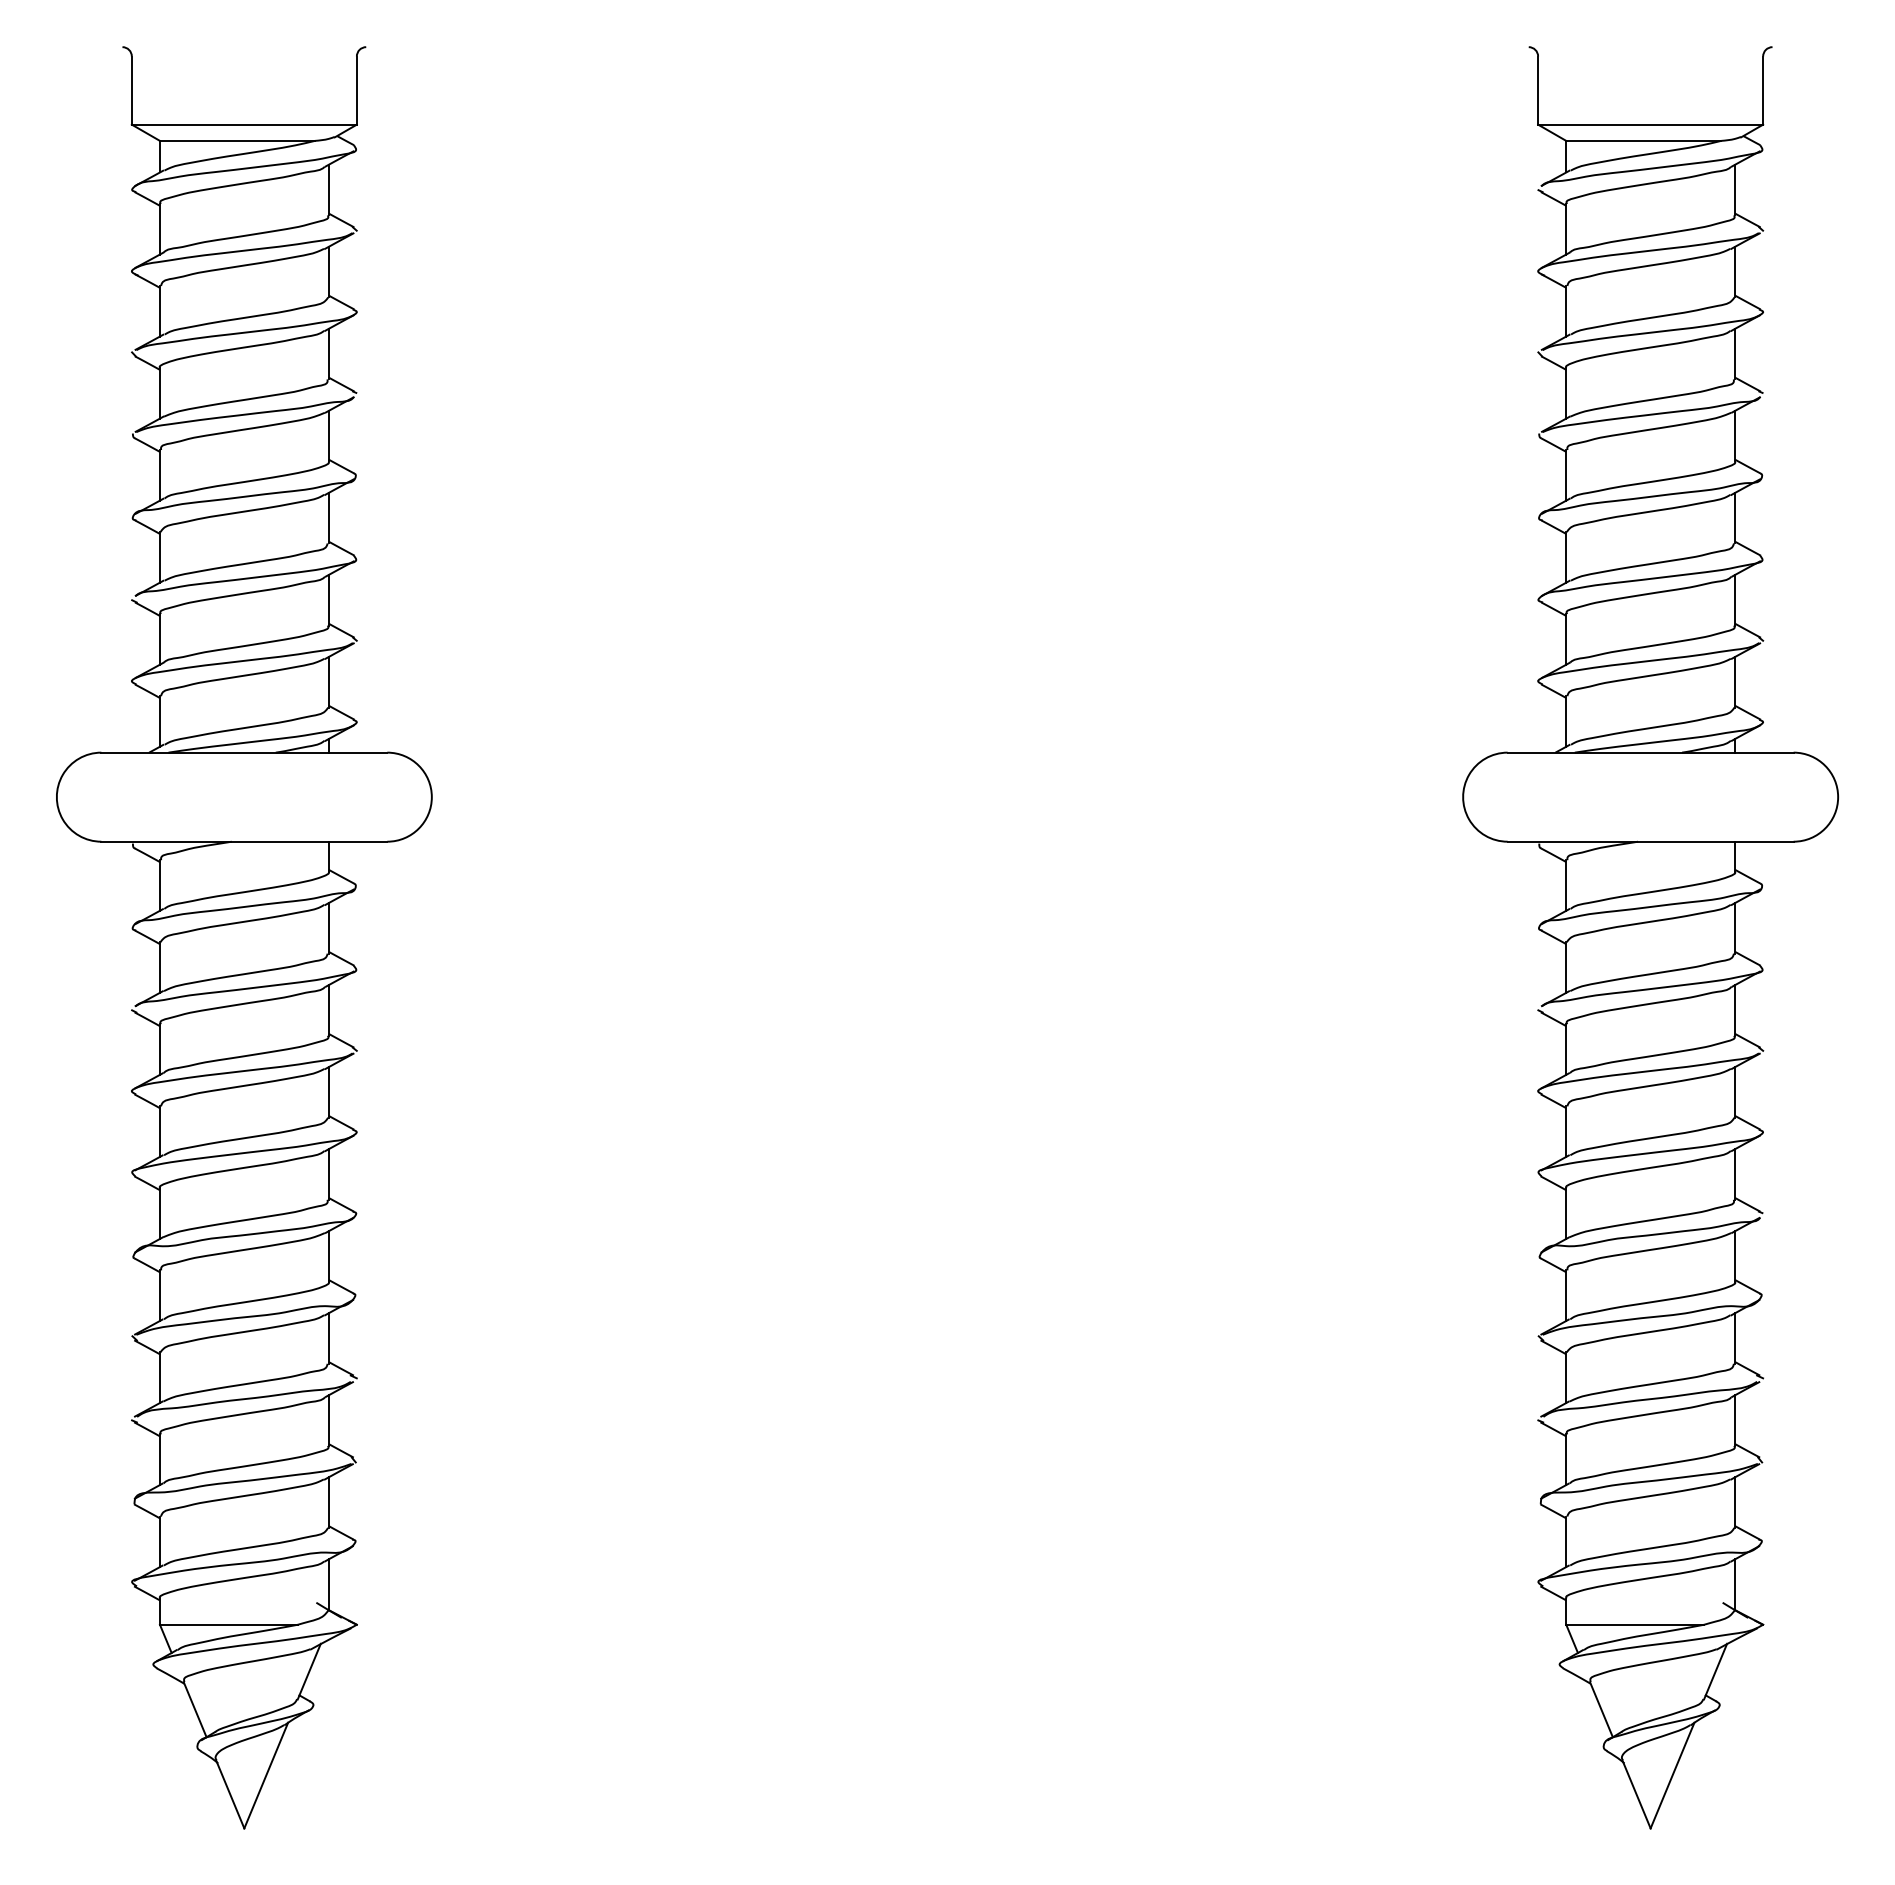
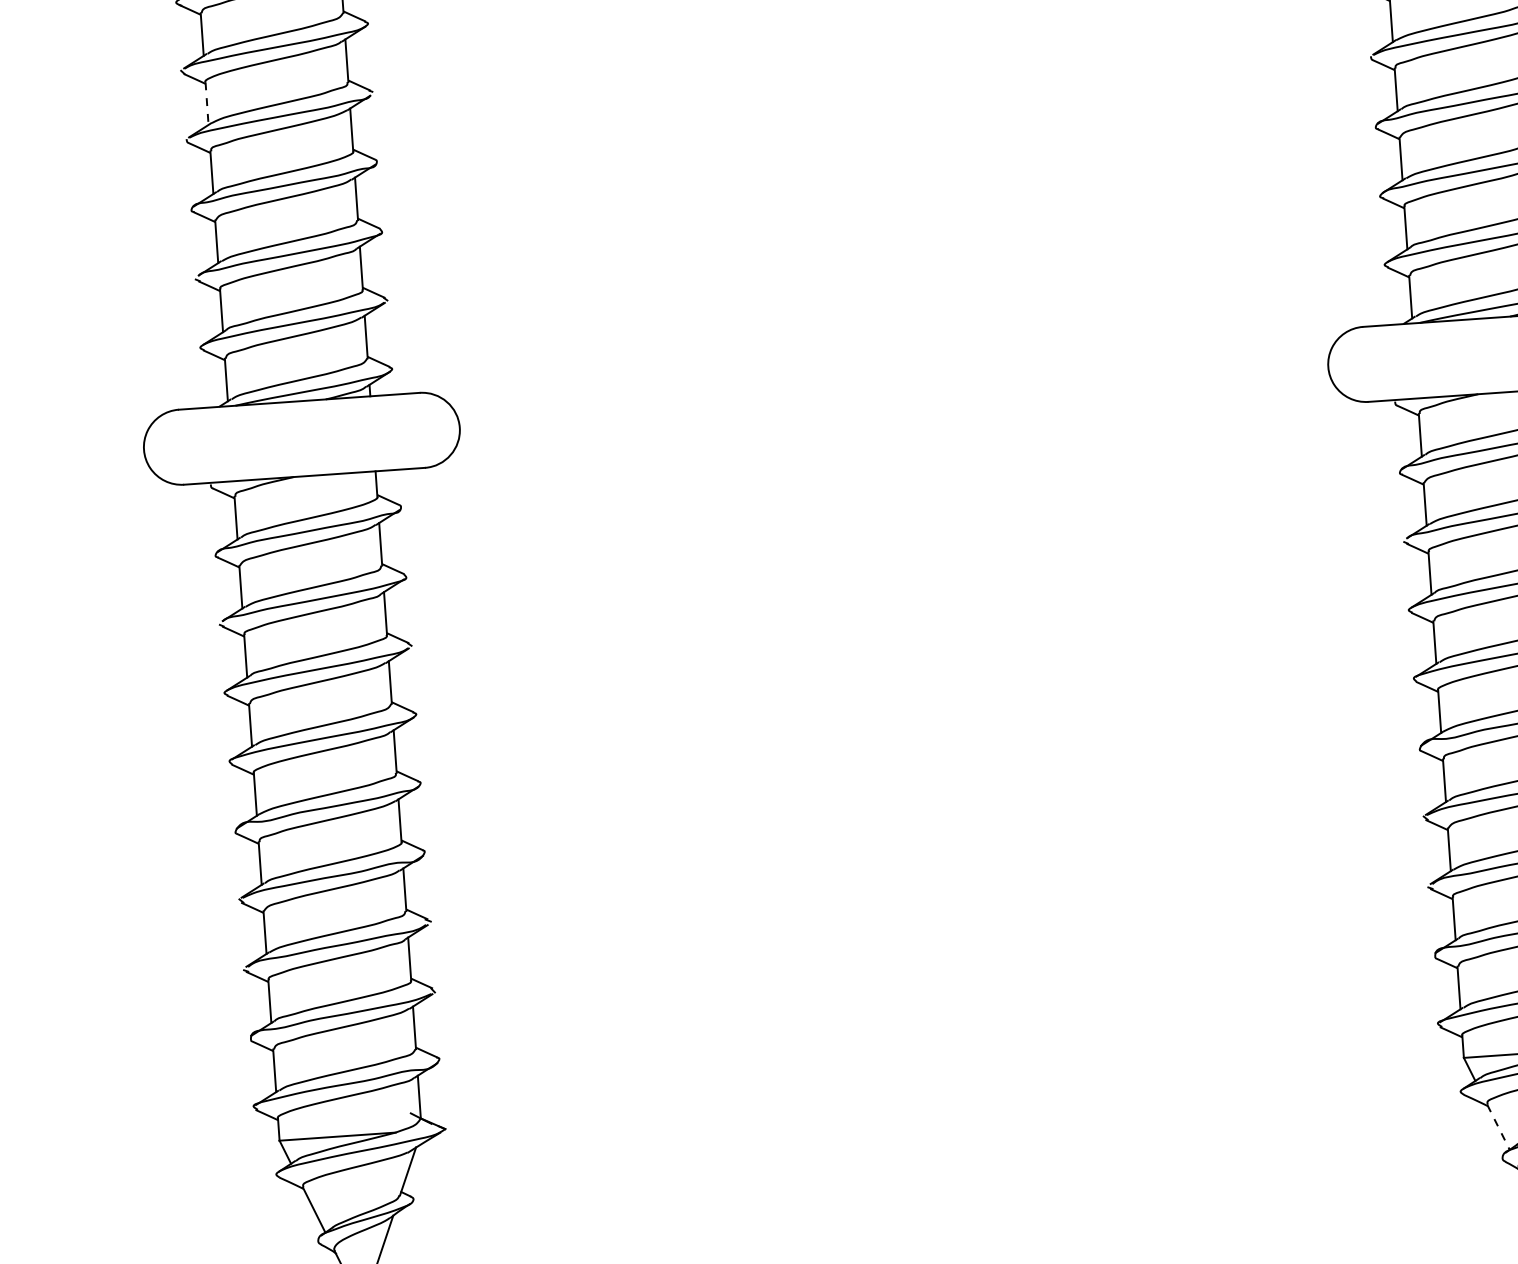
line: (159, 393) -> (206, 103), solid -> dashed
line: (1601, 1709) -> (1498, 1127), solid -> dashed

